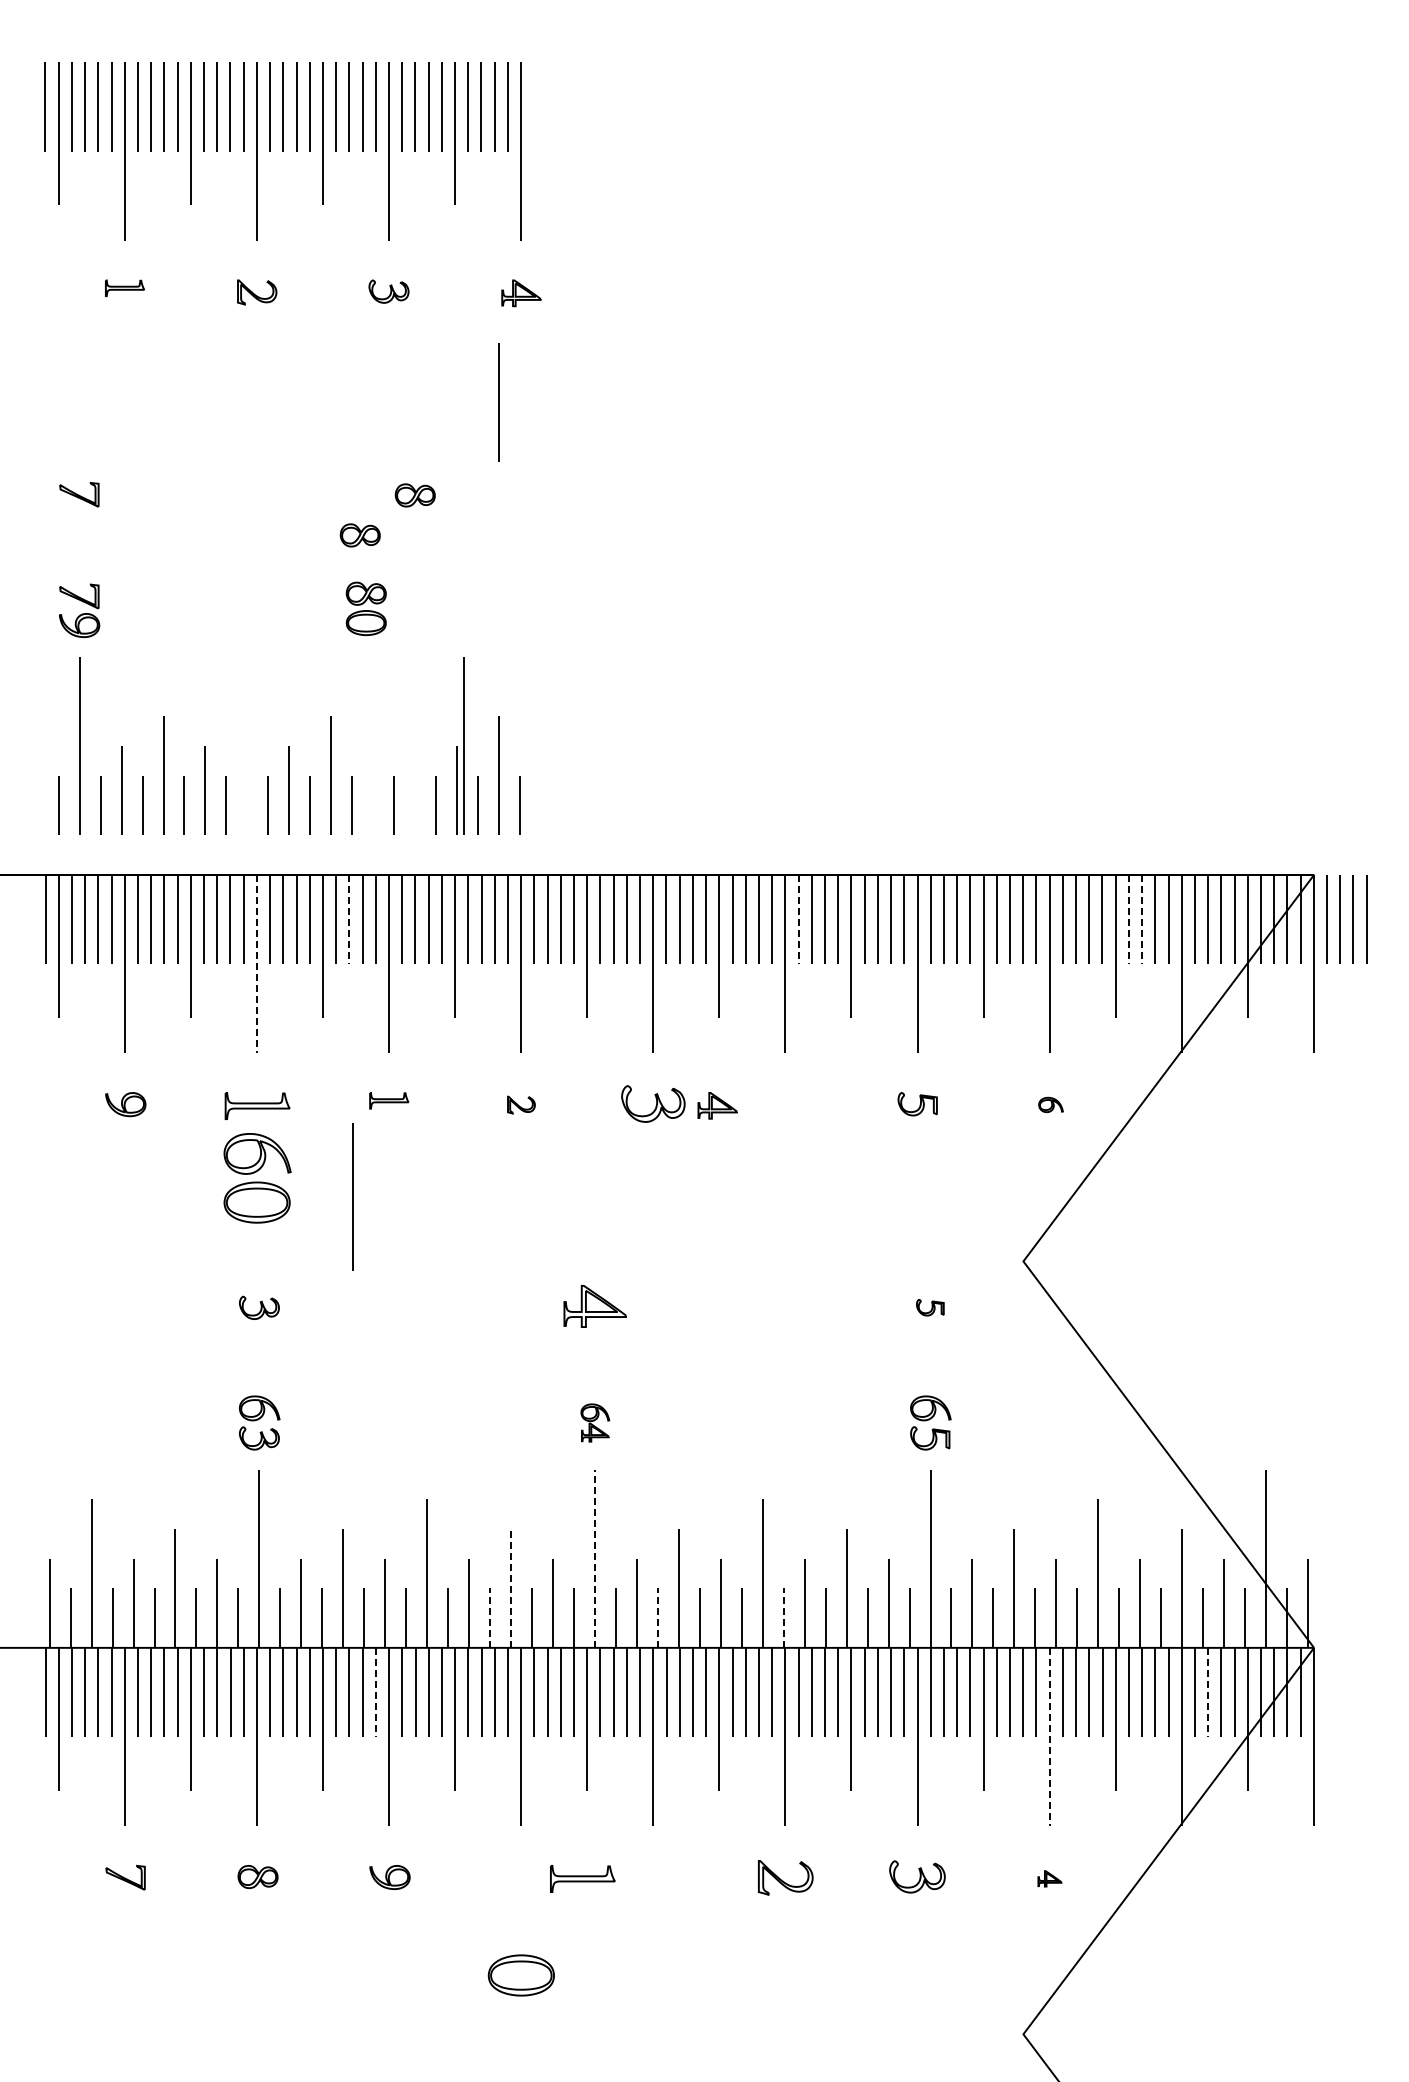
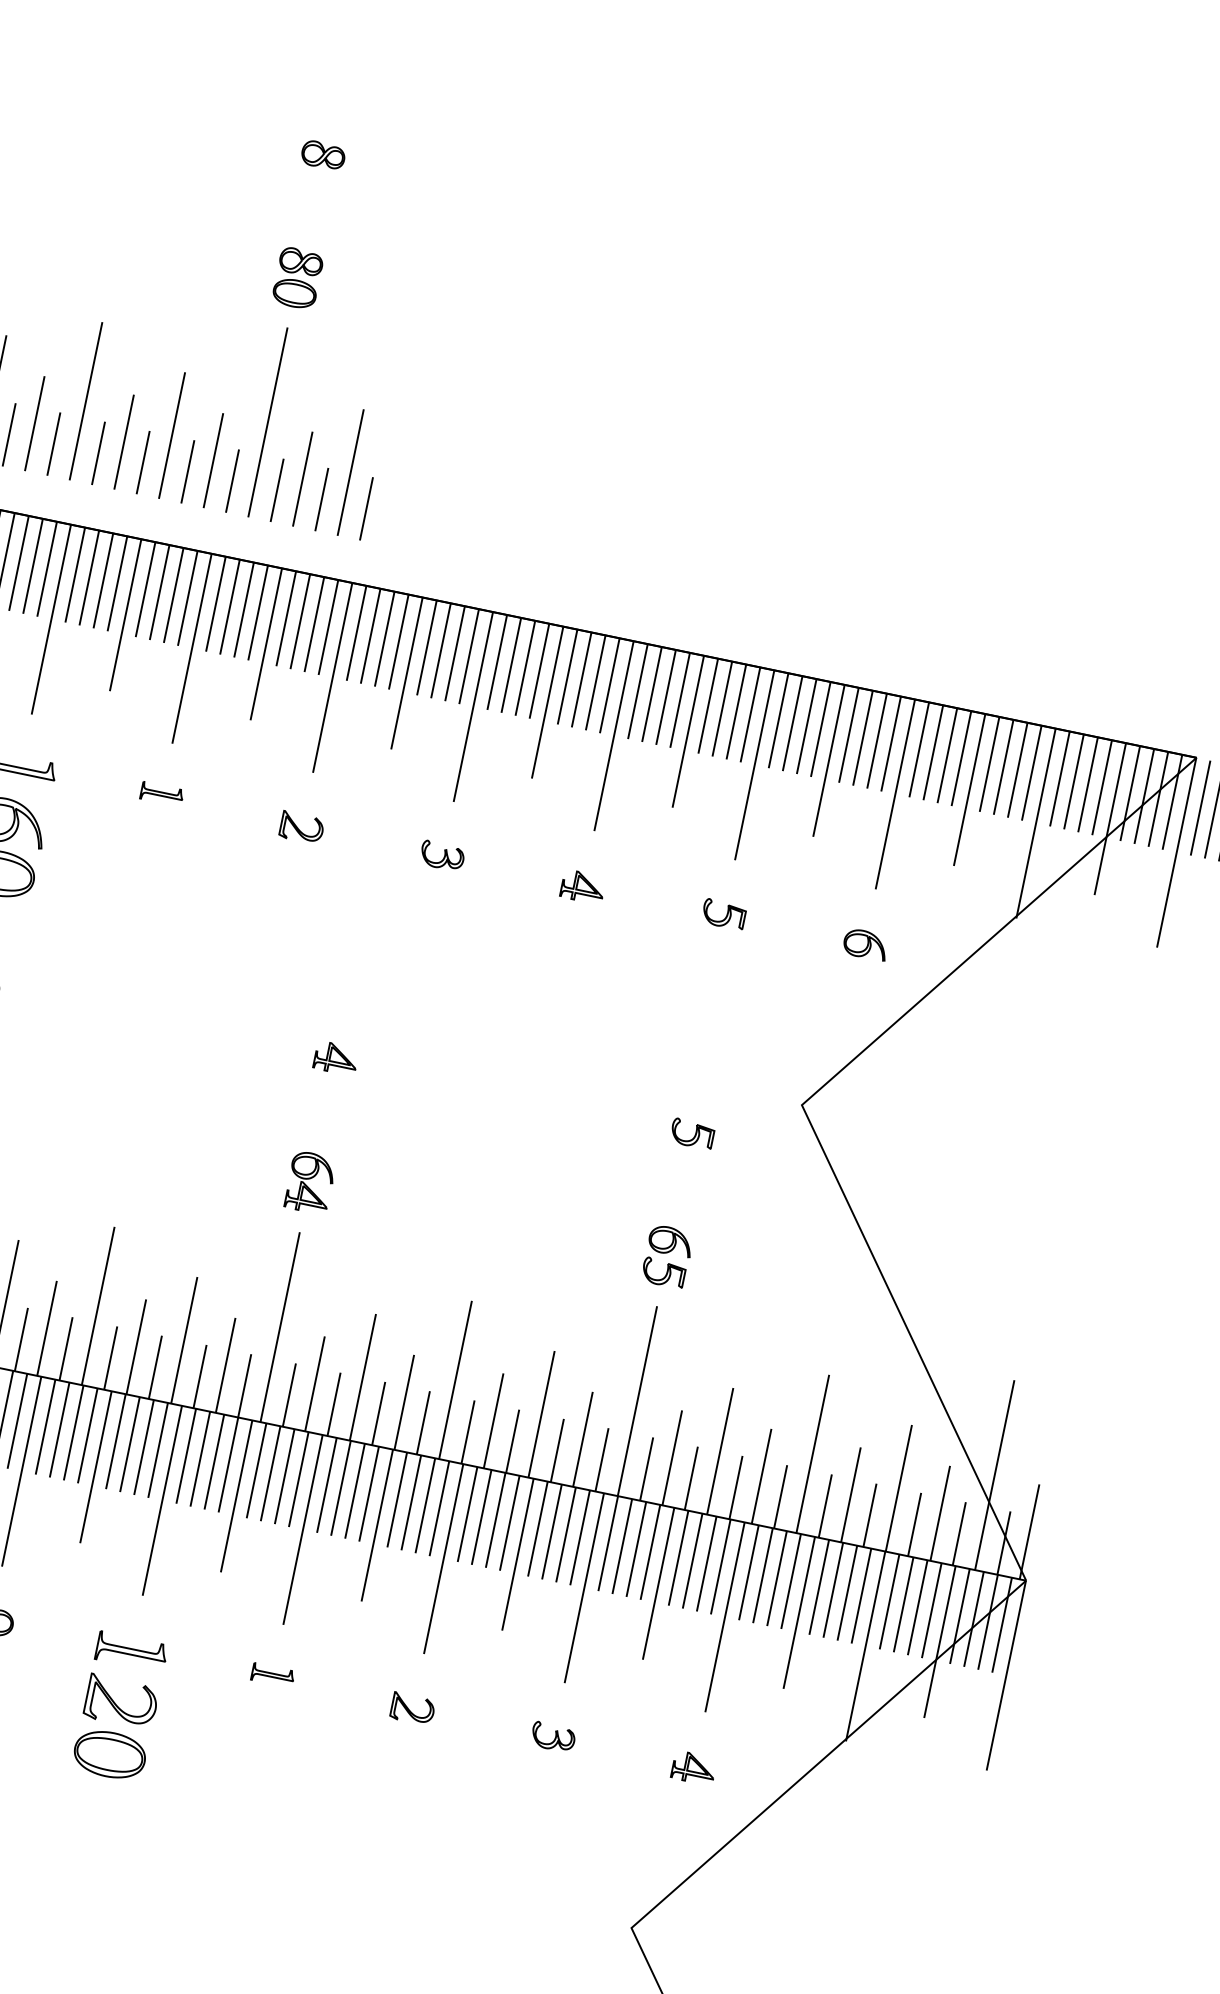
line: (498, 402) -> (432, 74), removed
part: (359, 535) -> (255, 185), removed
part: (365, 608) -> (297, 277), moved
line: (463, 745) -> (267, 421), moved
line: (372, 790) -> (212, 460), added
line: (349, 919) -> (159, 592), dashed -> solid
line: (798, 919) -> (637, 691), dashed -> solid
line: (1128, 919) -> (989, 764), dashed -> solid
line: (1142, 919) -> (1004, 767), dashed -> solid
line: (256, 964) -> (50, 619), dashed -> solid
part: (652, 1104) -> (441, 856), size x0.62
part: (1050, 1104) -> (865, 944), size x1.67
part: (521, 1105) -> (301, 828), size x1.43
part: (717, 1105) -> (582, 886), moved
line: (352, 1196) -> (85, 400), moved
part: (595, 1305) -> (336, 1057), size x0.62
part: (930, 1307) -> (692, 1133), size x1.43
part: (595, 1422) -> (310, 1182), size x1.43
line: (594, 1558) -> (279, 1326), dashed -> solid
line: (511, 1587) -> (184, 1339), dashed -> solid
line: (490, 1618) -> (155, 1367), dashed -> solid
line: (657, 1618) -> (333, 1404), dashed -> solid
line: (783, 1618) -> (467, 1432), dashed -> solid
line: (375, 1692) -> (17, 1421), dashed -> solid
line: (1208, 1692) -> (903, 1604), dashed -> solid
line: (1049, 1737) -> (724, 1617), dashed -> solid
part: (653, 1873) -> (273, 1675), added
part: (785, 1877) -> (412, 1708), size x0.71
part: (917, 1877) -> (553, 1737), size x0.71
part: (582, 1878) -> (131, 1651), moved
part: (1049, 1878) -> (693, 1767), size x1.67
part: (521, 1925) -> (121, 1701), added

